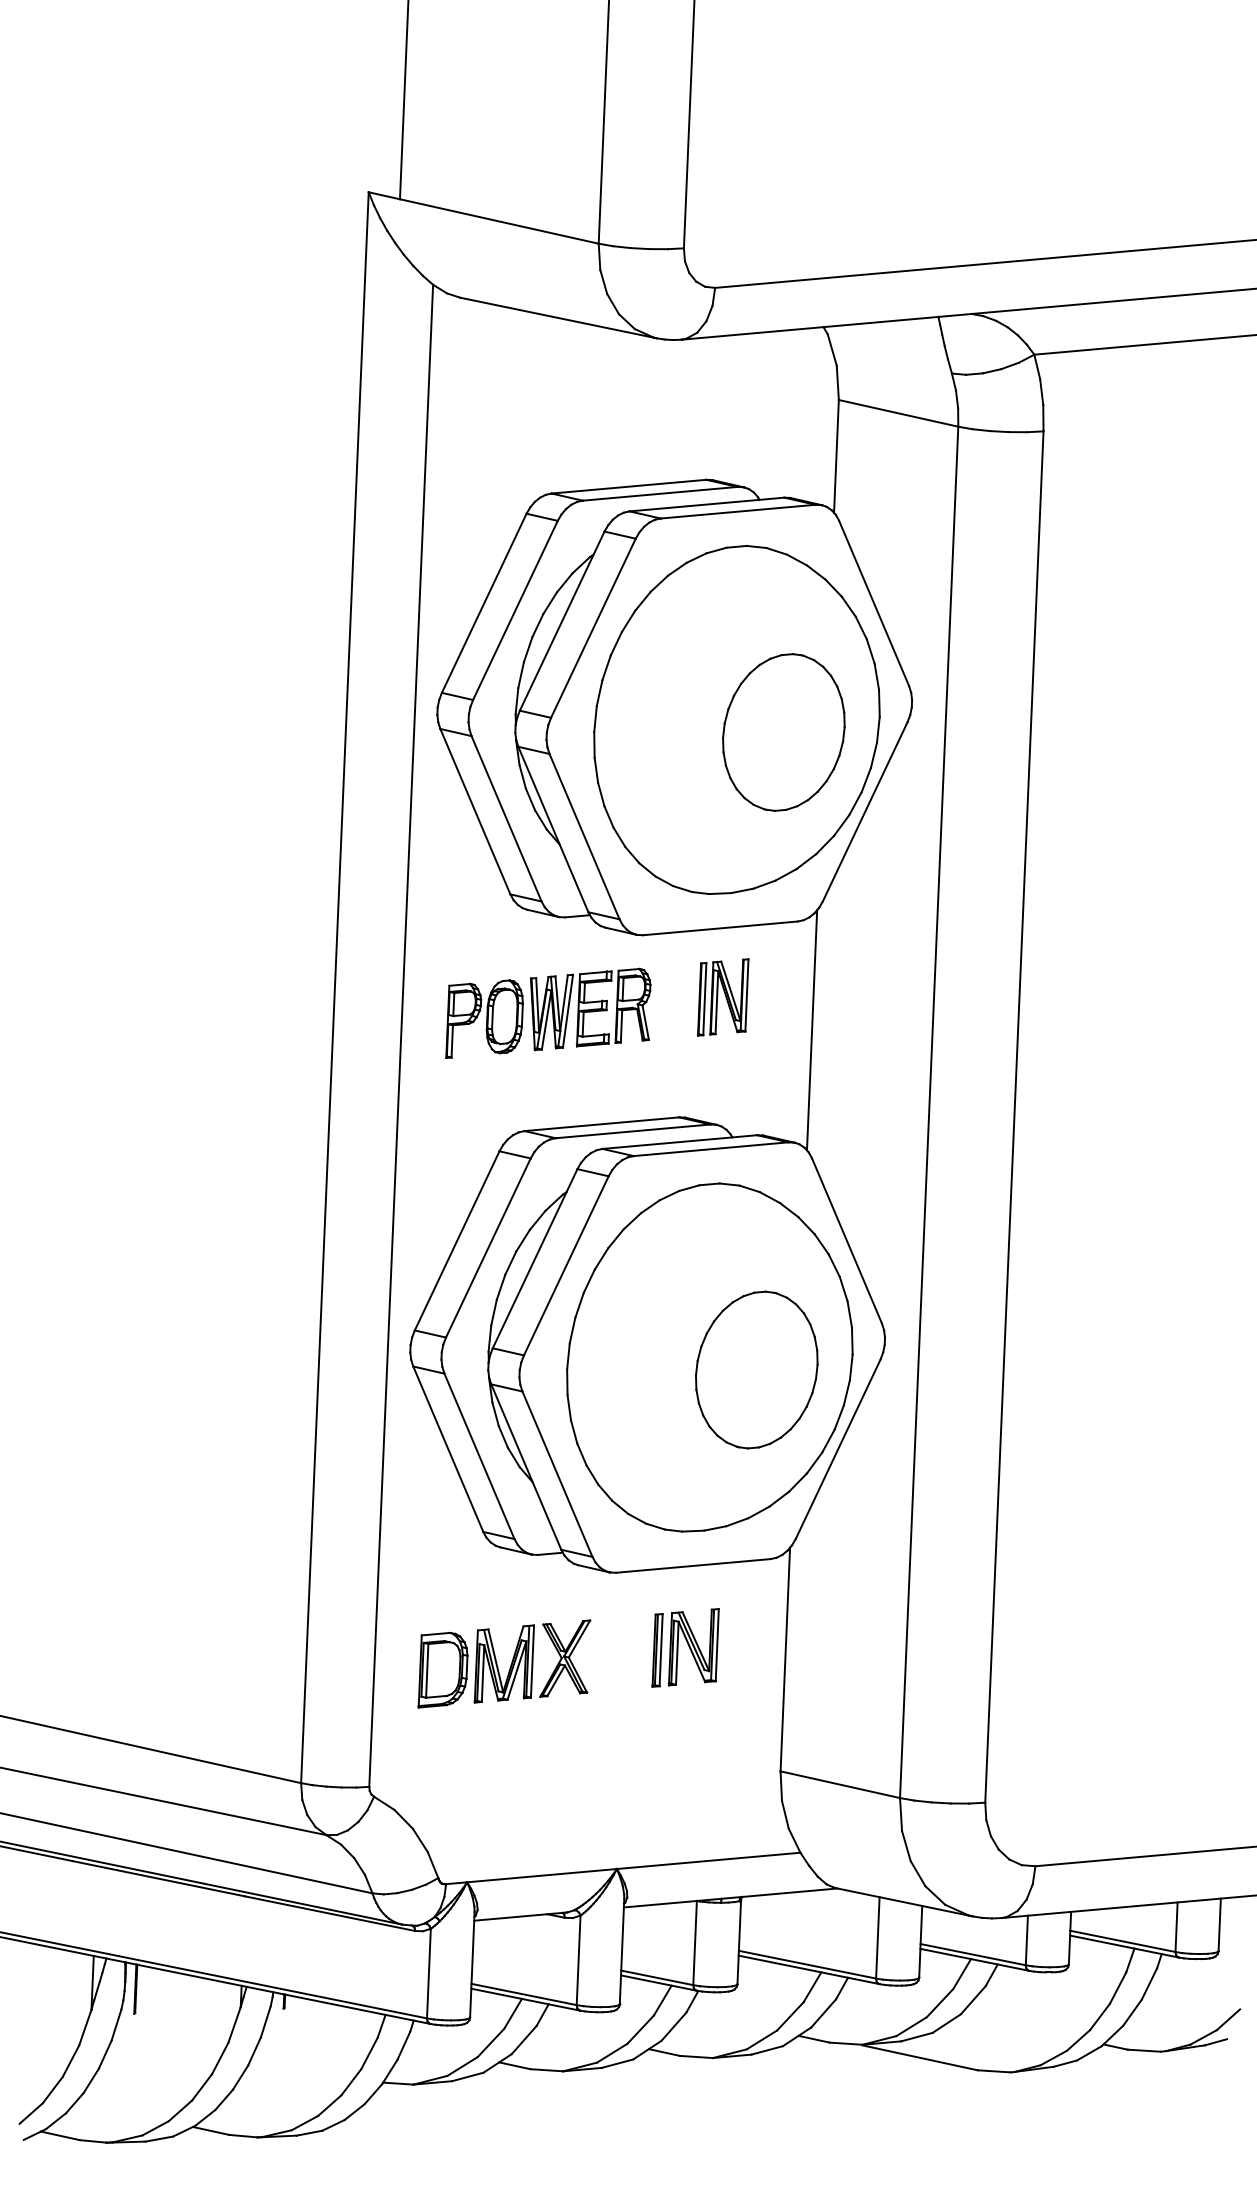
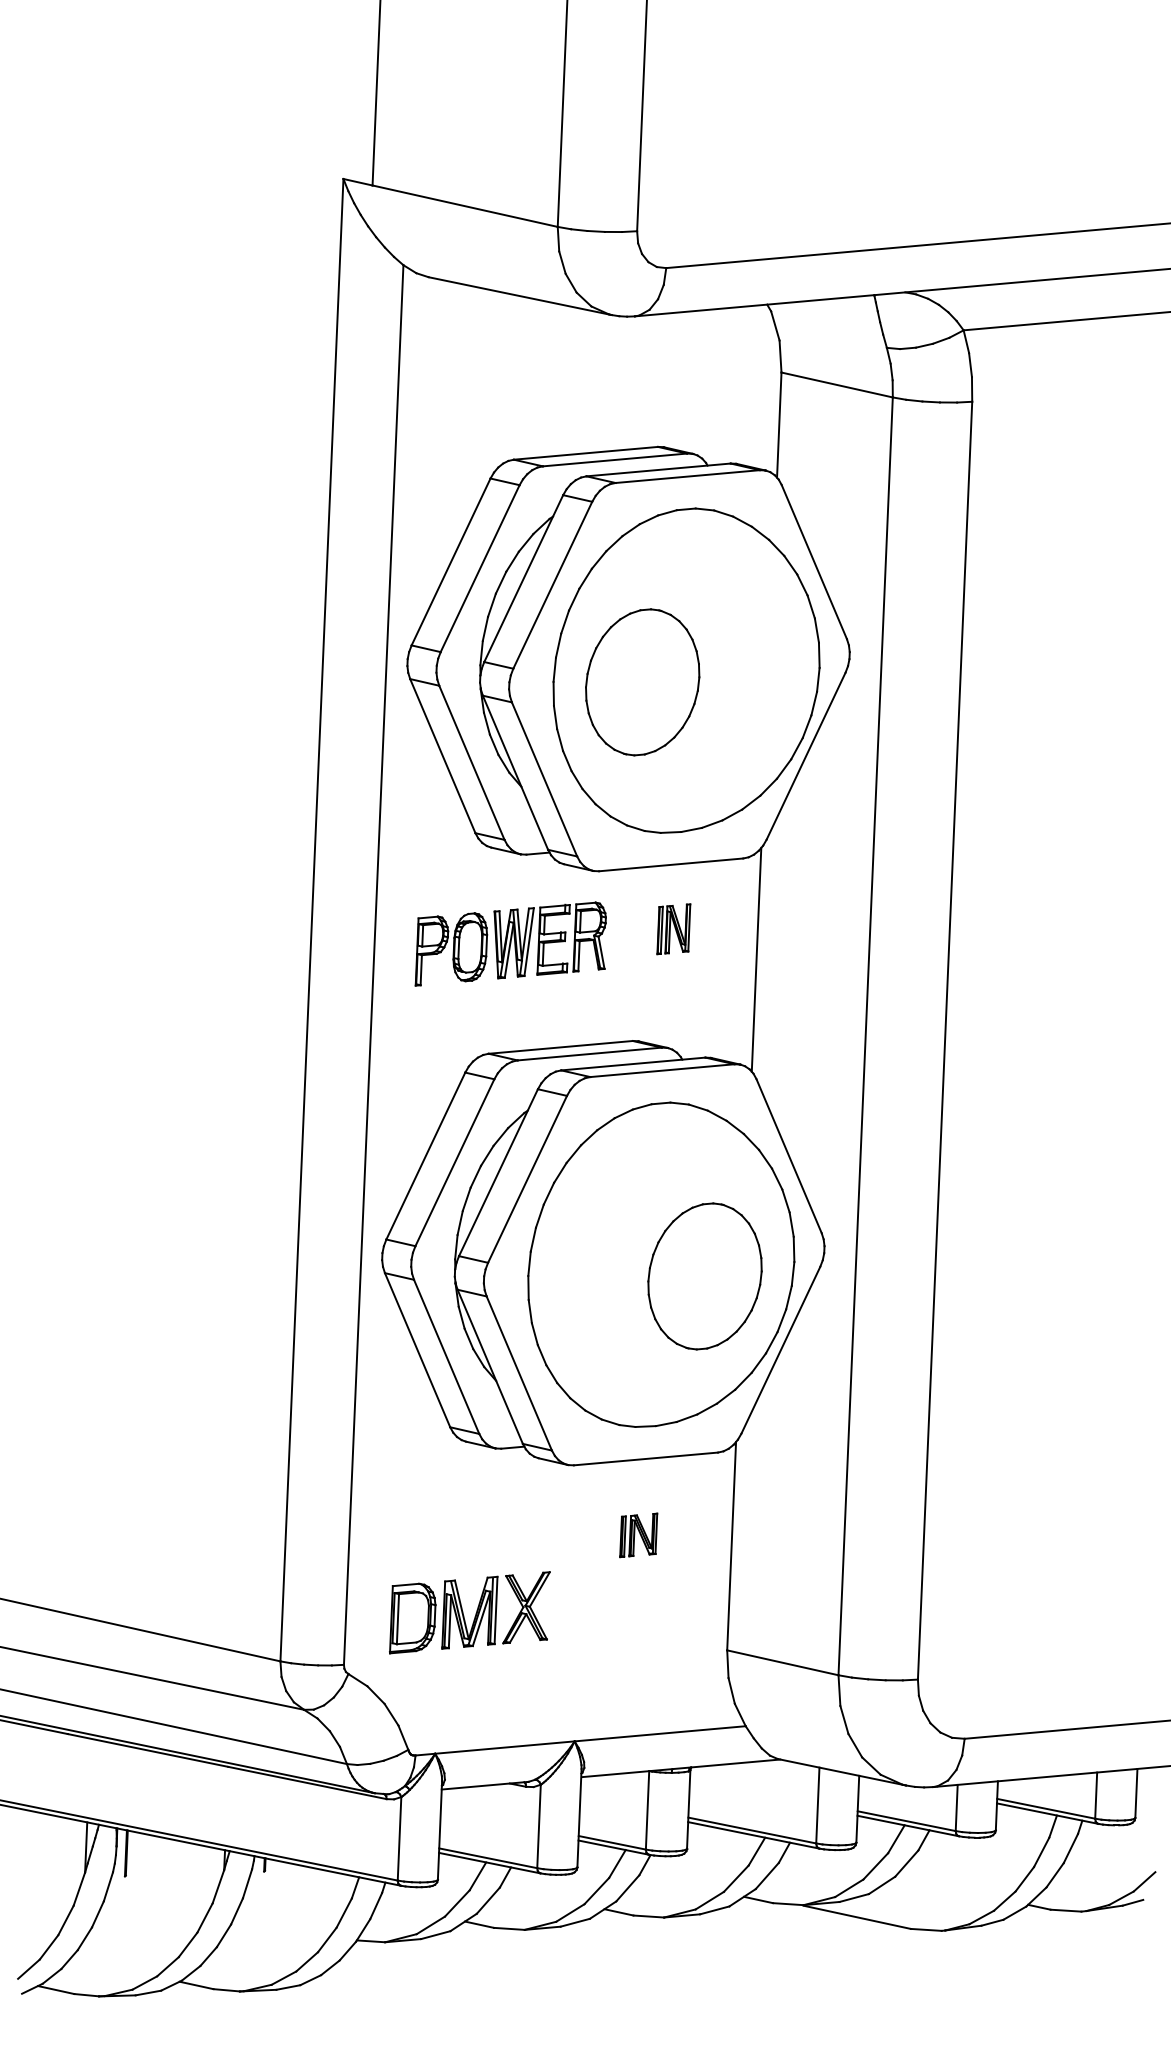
part: (783, 732) -> (642, 682), moved
part: (723, 997) -> (674, 929), size x0.7
part: (685, 1647) -> (638, 1534), size x0.6
part: (510, 1664) -> (475, 1613), moved

